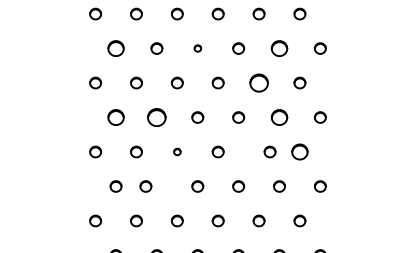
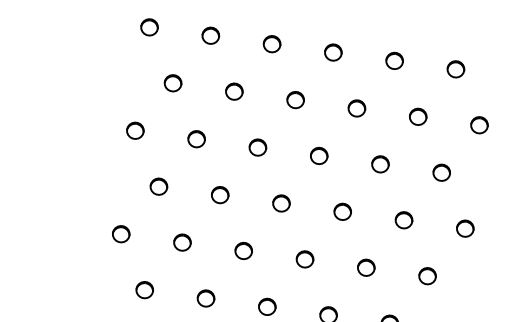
part: (115, 48) -> (172, 83), size x0.71
part: (197, 48) -> (295, 99), size x1.67
part: (279, 48) -> (418, 116), size x0.71
part: (258, 82) -> (379, 163), size x0.62
part: (115, 117) -> (158, 186), size x0.71
part: (156, 117) -> (219, 194), size x0.62
part: (279, 117) -> (404, 220), size x0.71
part: (177, 151) -> (244, 250), size x1.67
part: (269, 151) -> (365, 266), moved
part: (299, 151) -> (427, 275), size x0.71
part: (145, 186) -> (205, 298), moved

